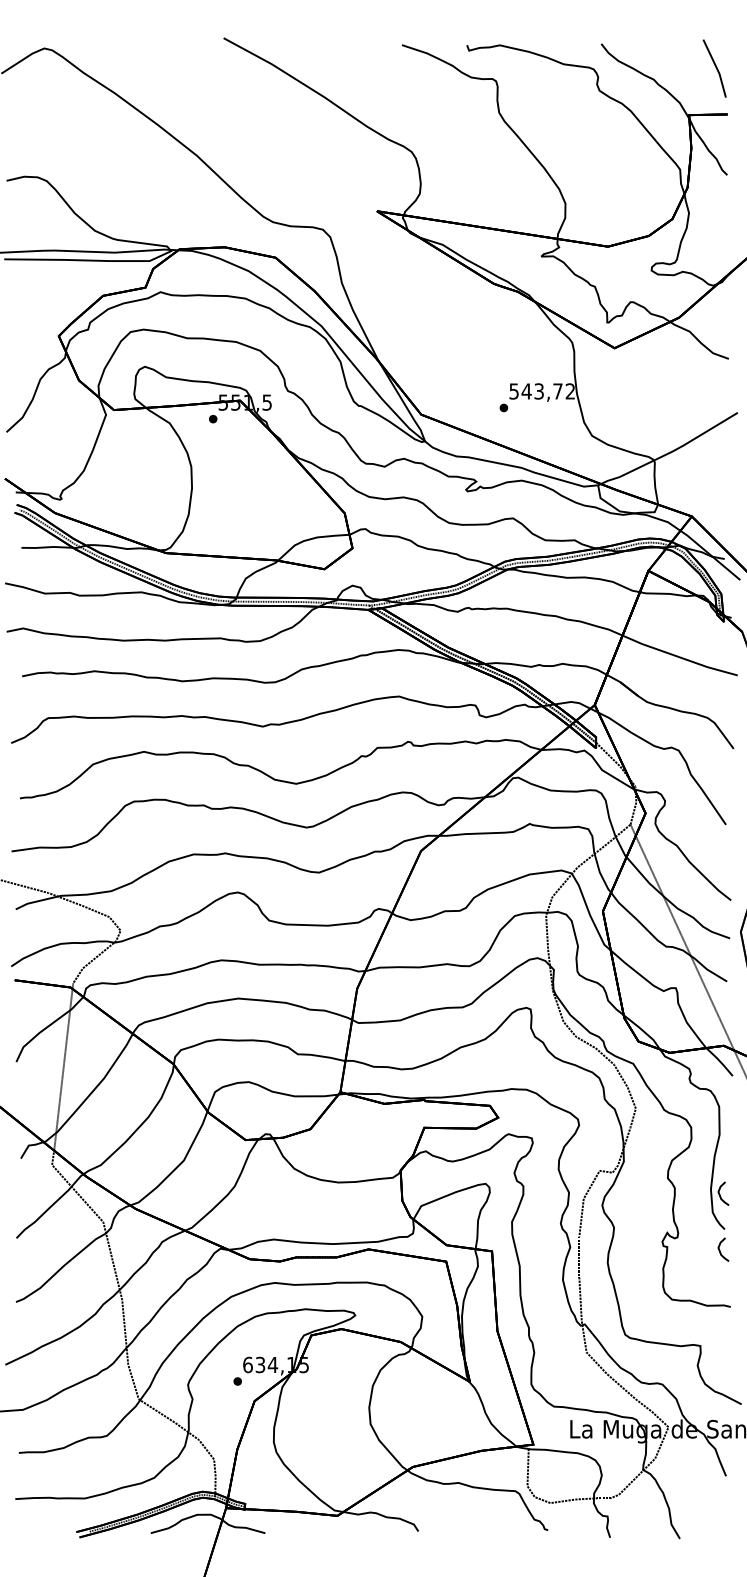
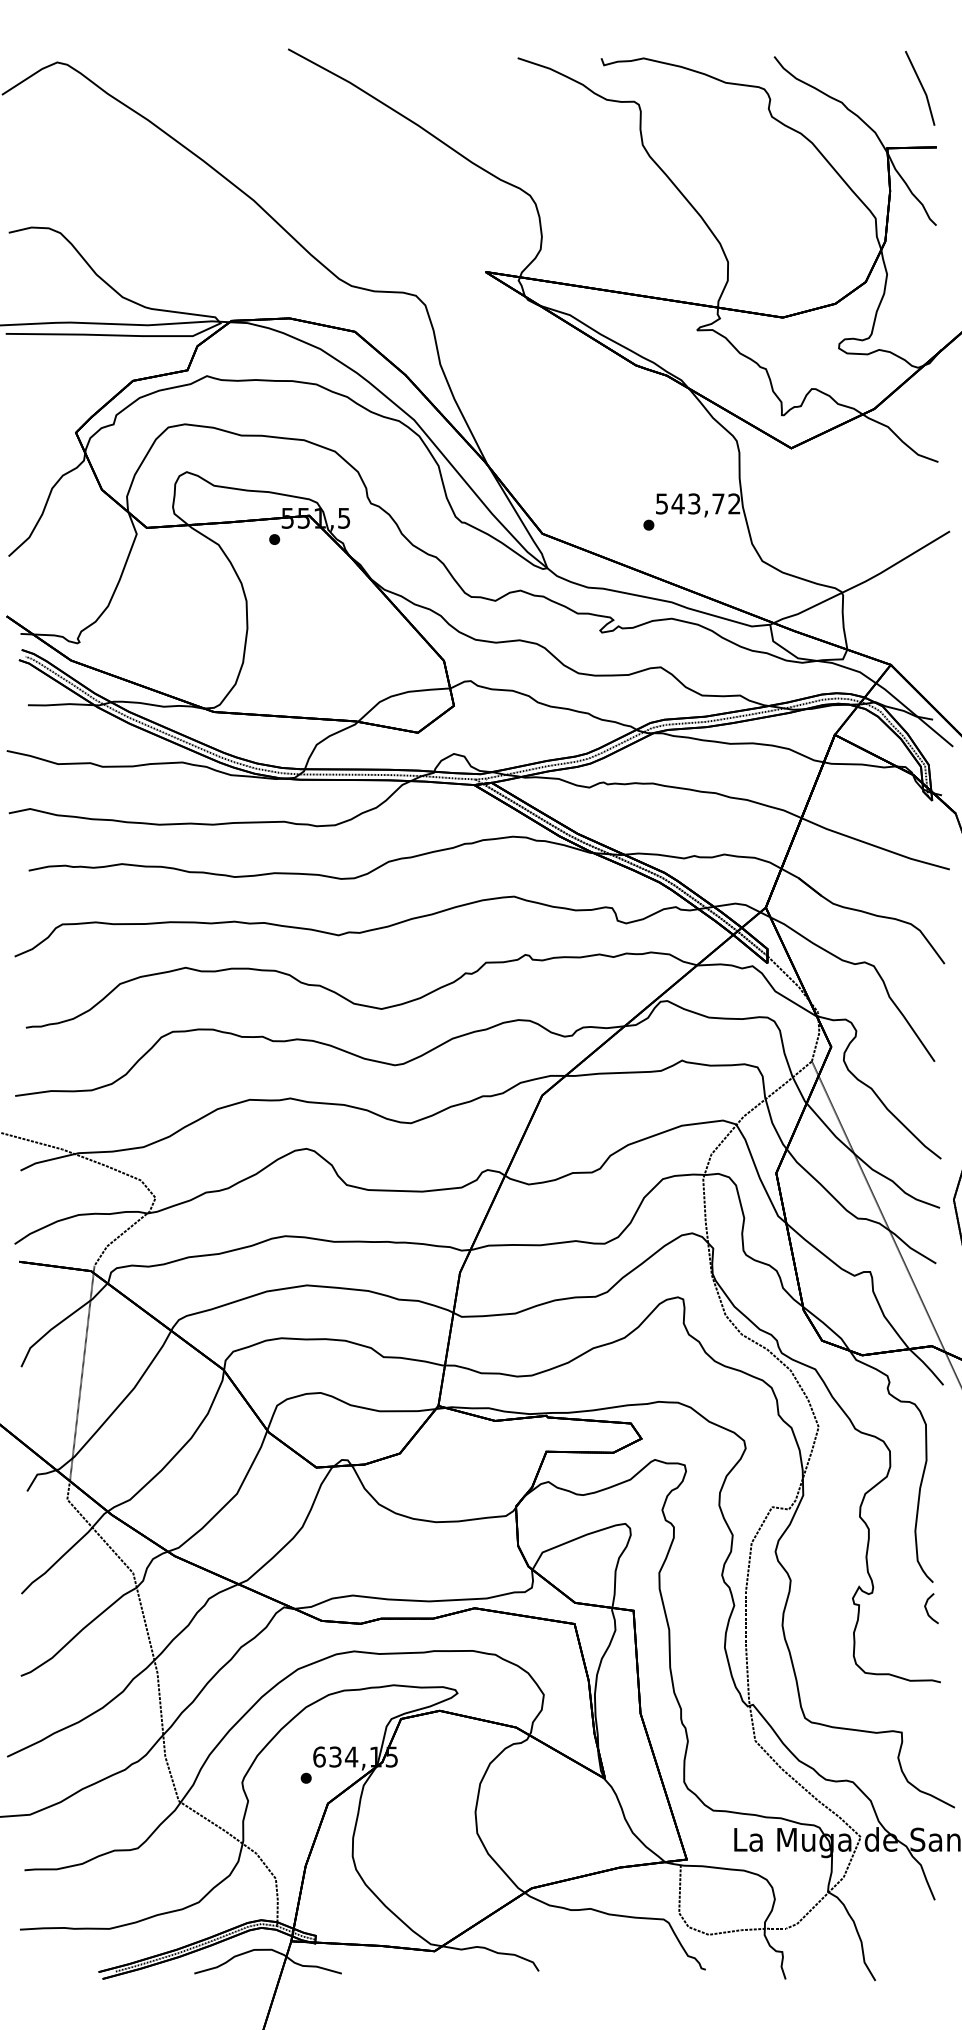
curve: (720, 1194) -> (927, 1537), removed

